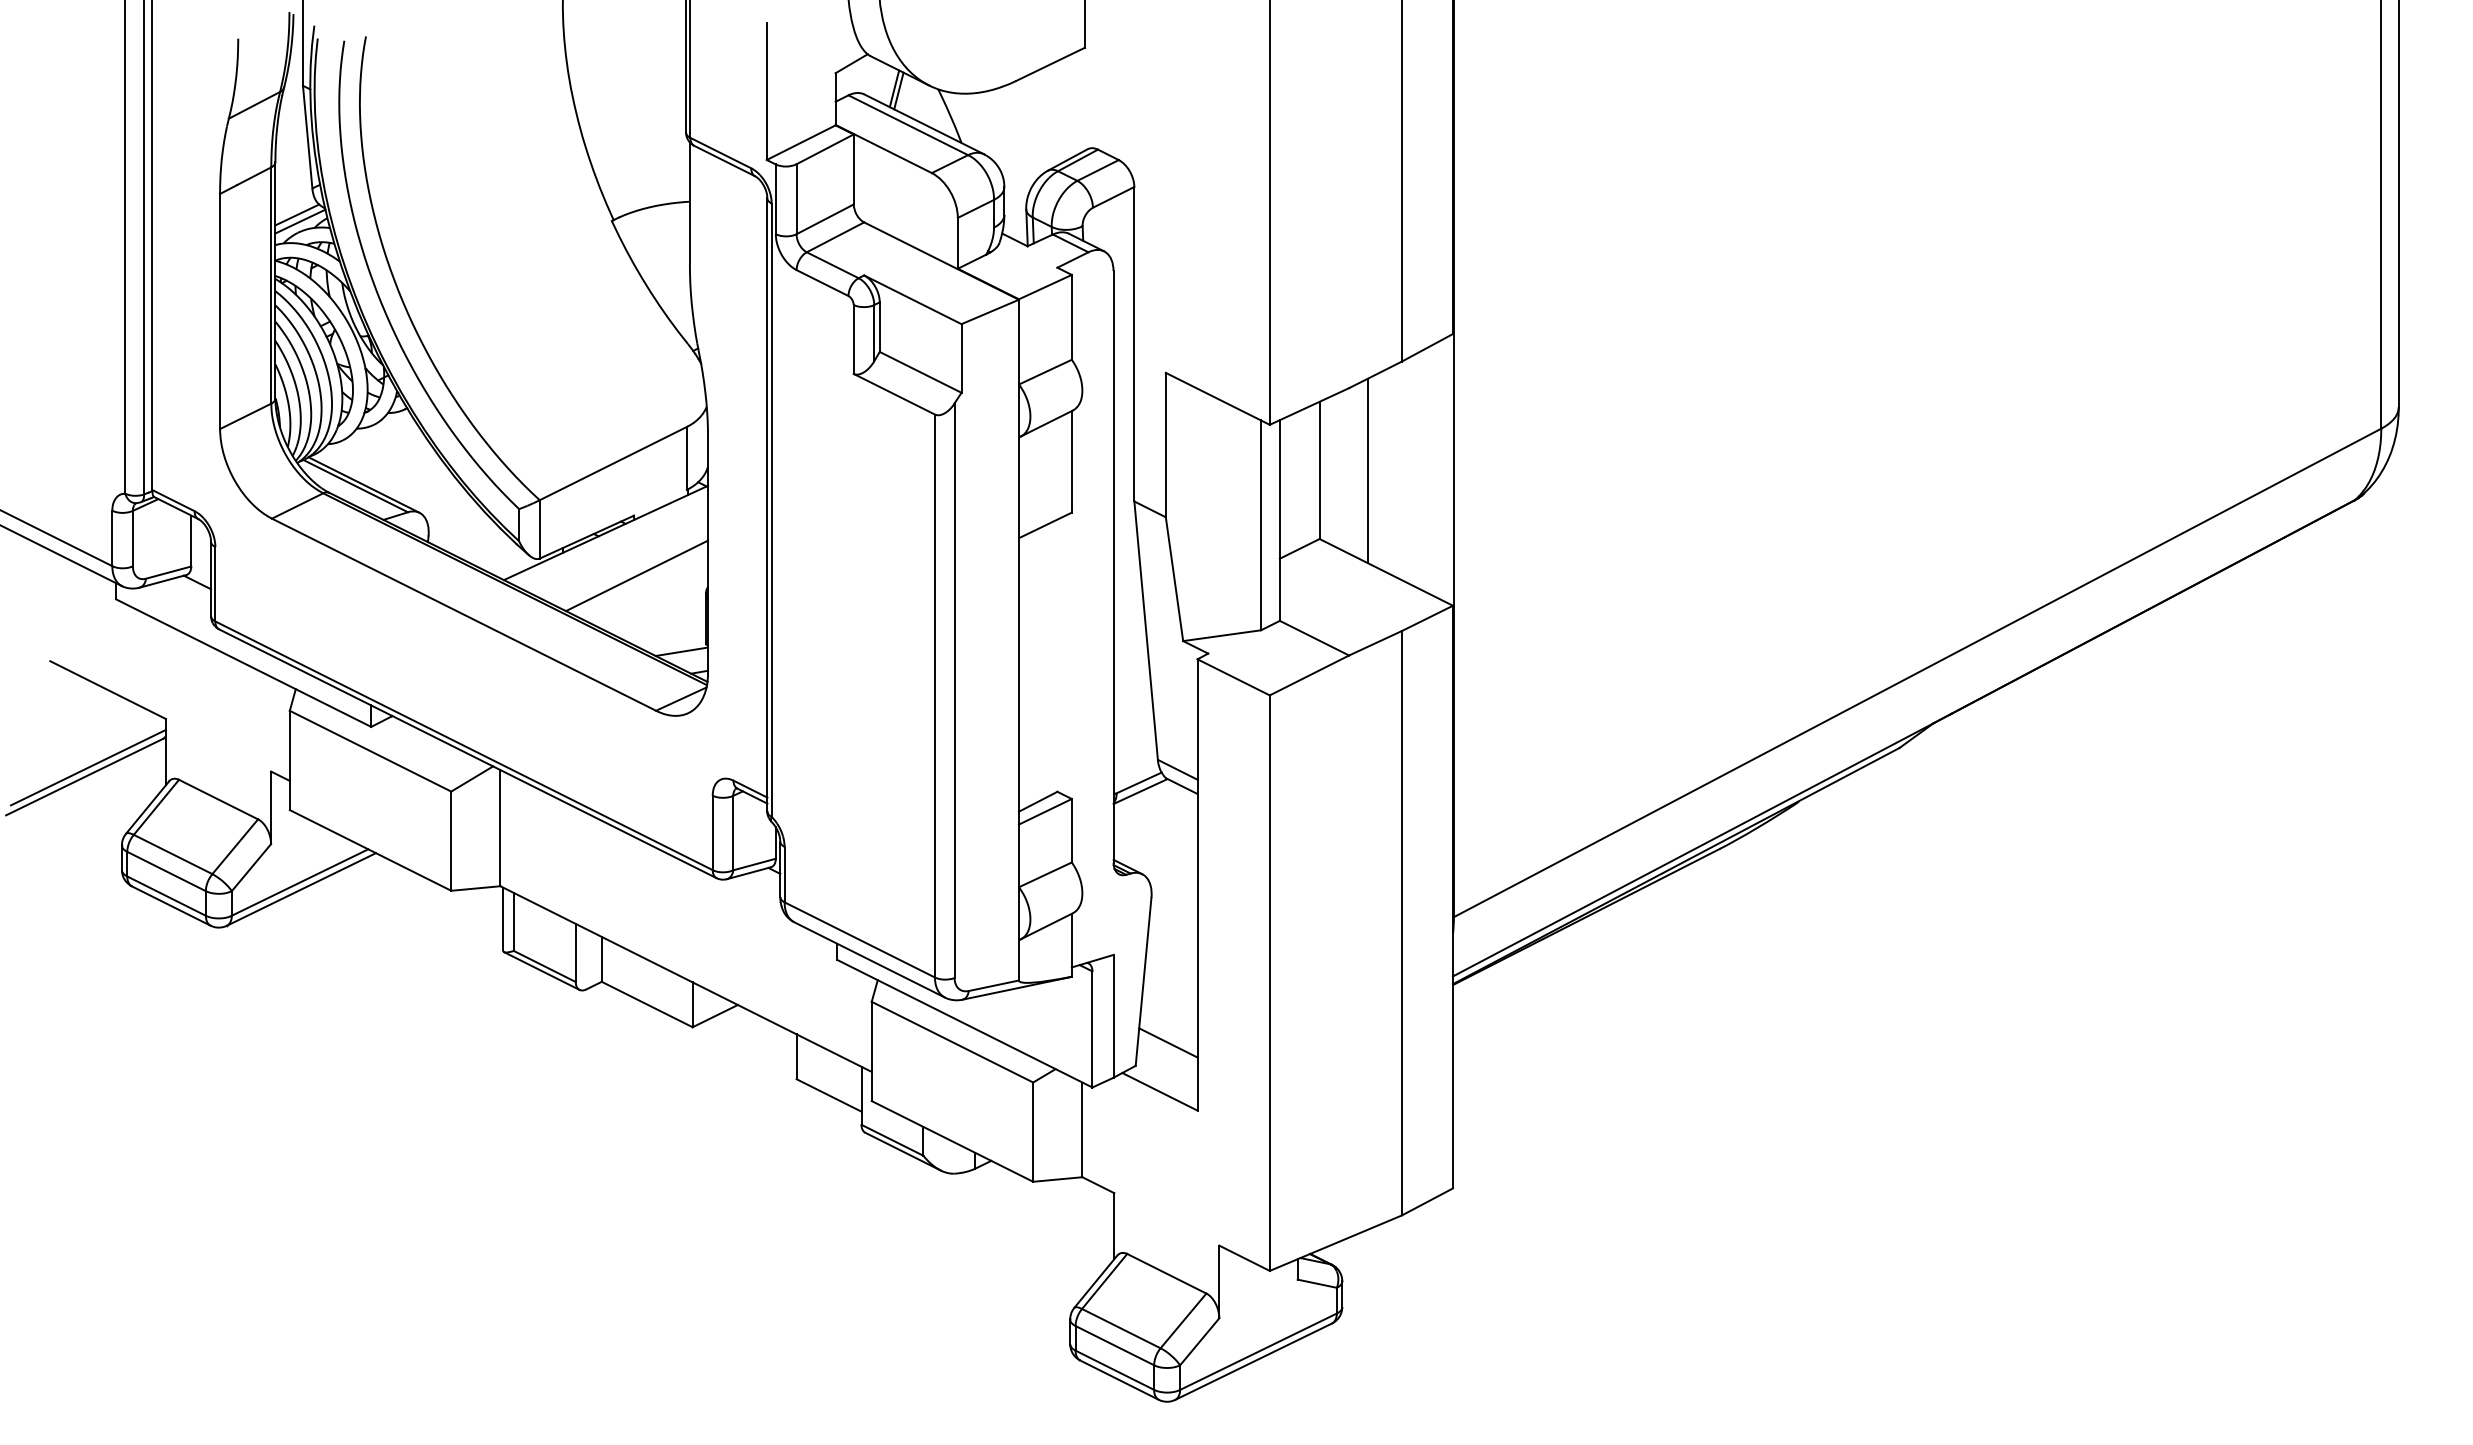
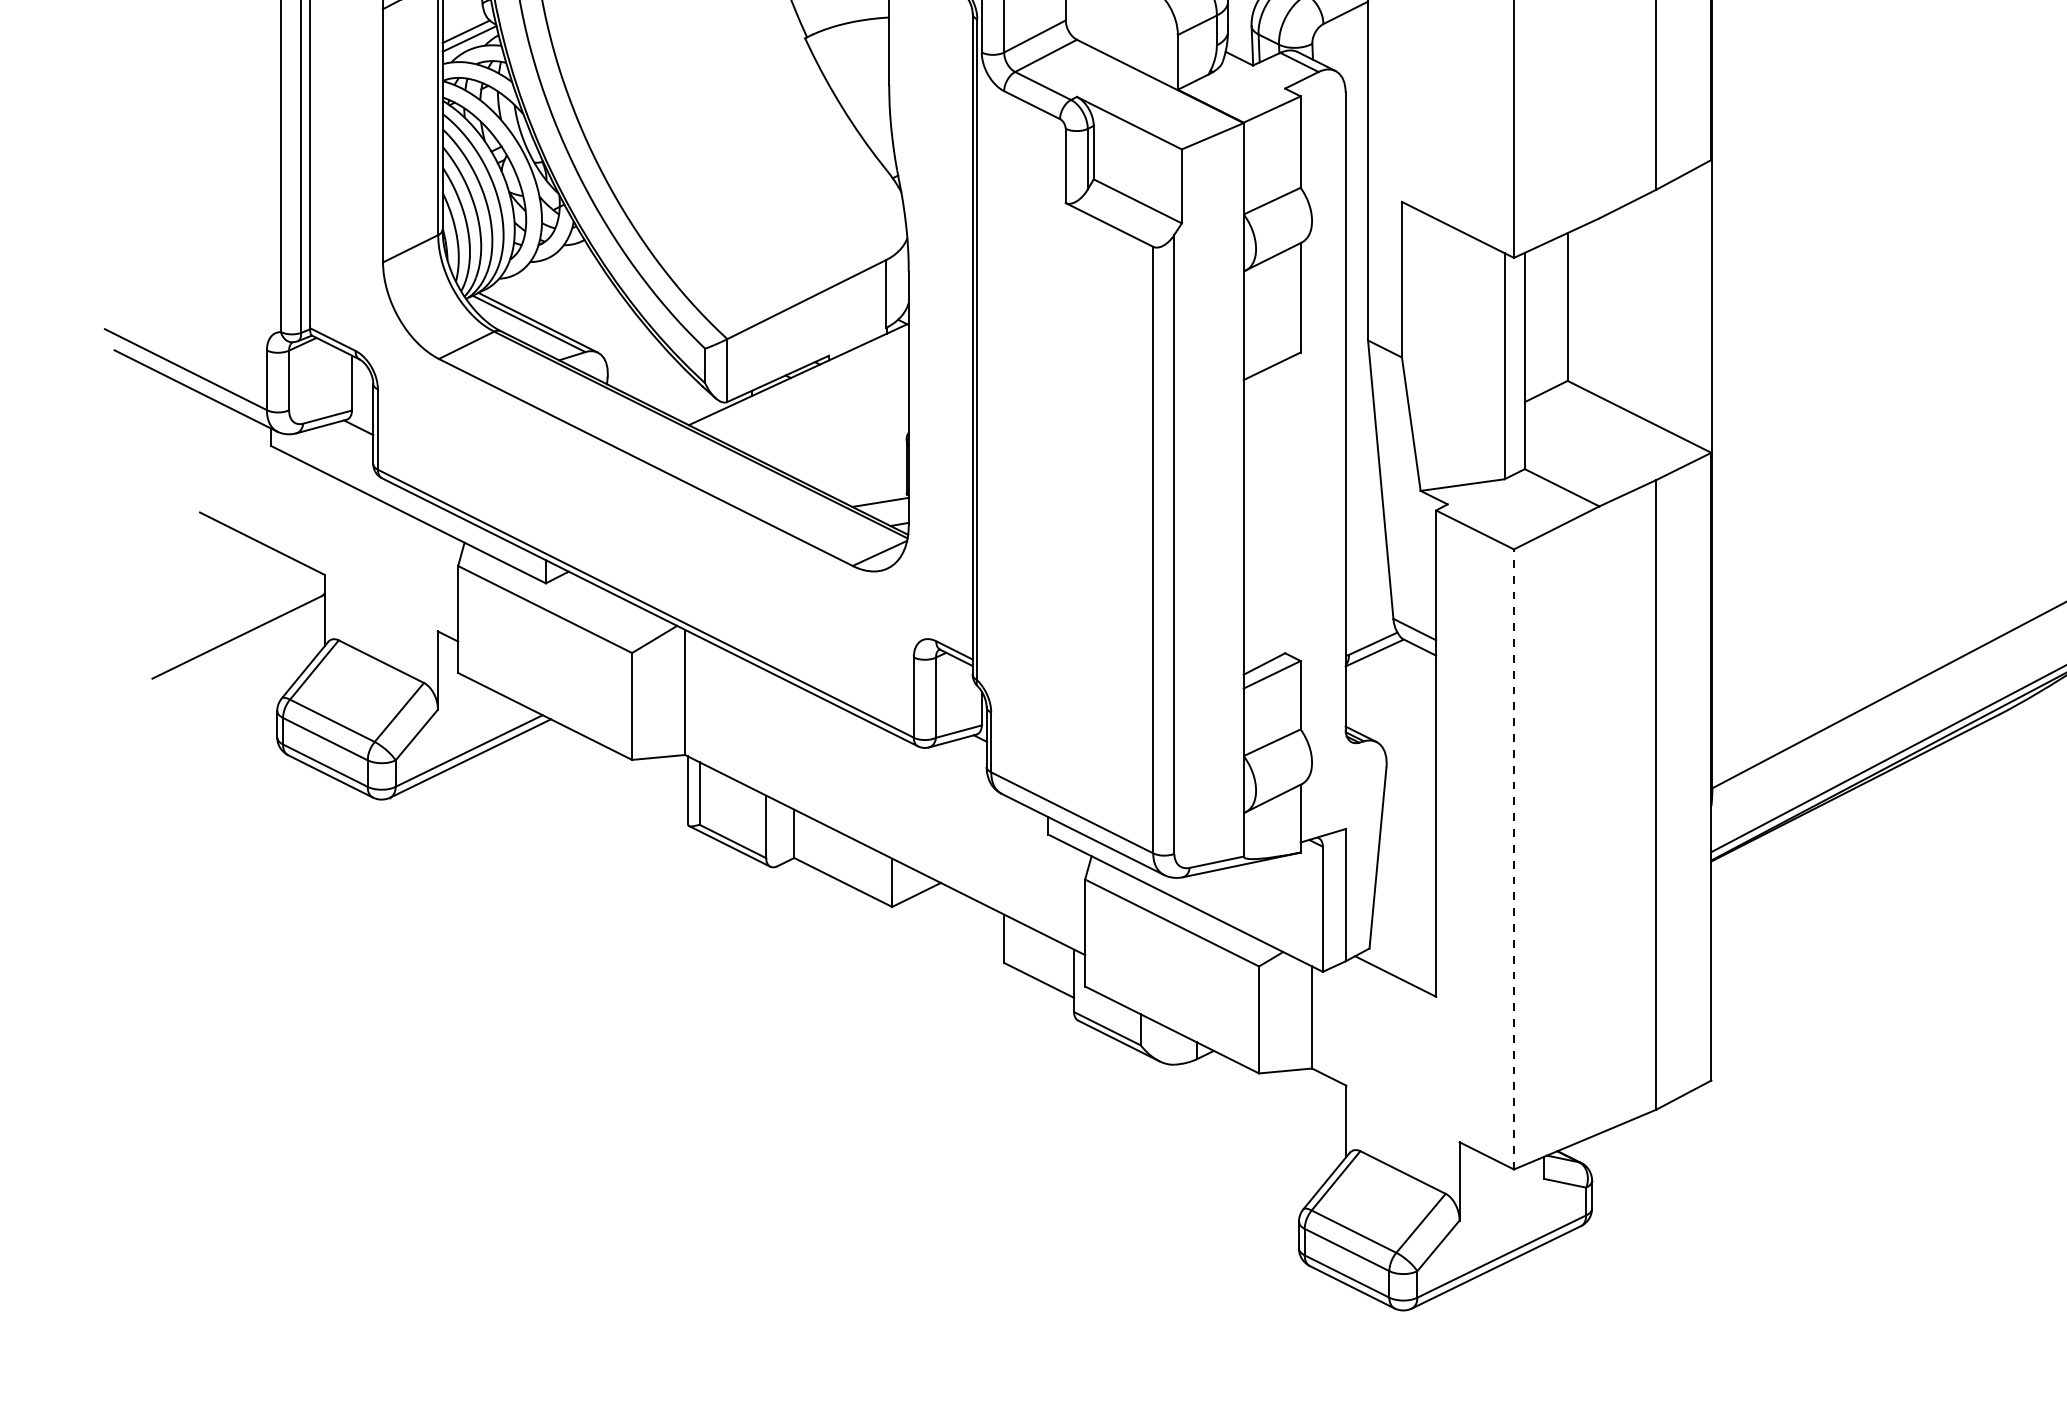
line: (1368, 470) -> (1620, 307), removed
line: (636, 575) -> (831, 420), removed
line: (88, 767) -> (241, 627), removed
line: (1269, 983) -> (1513, 859), solid -> dashed
line: (1168, 1042) -> (1404, 923), removed

